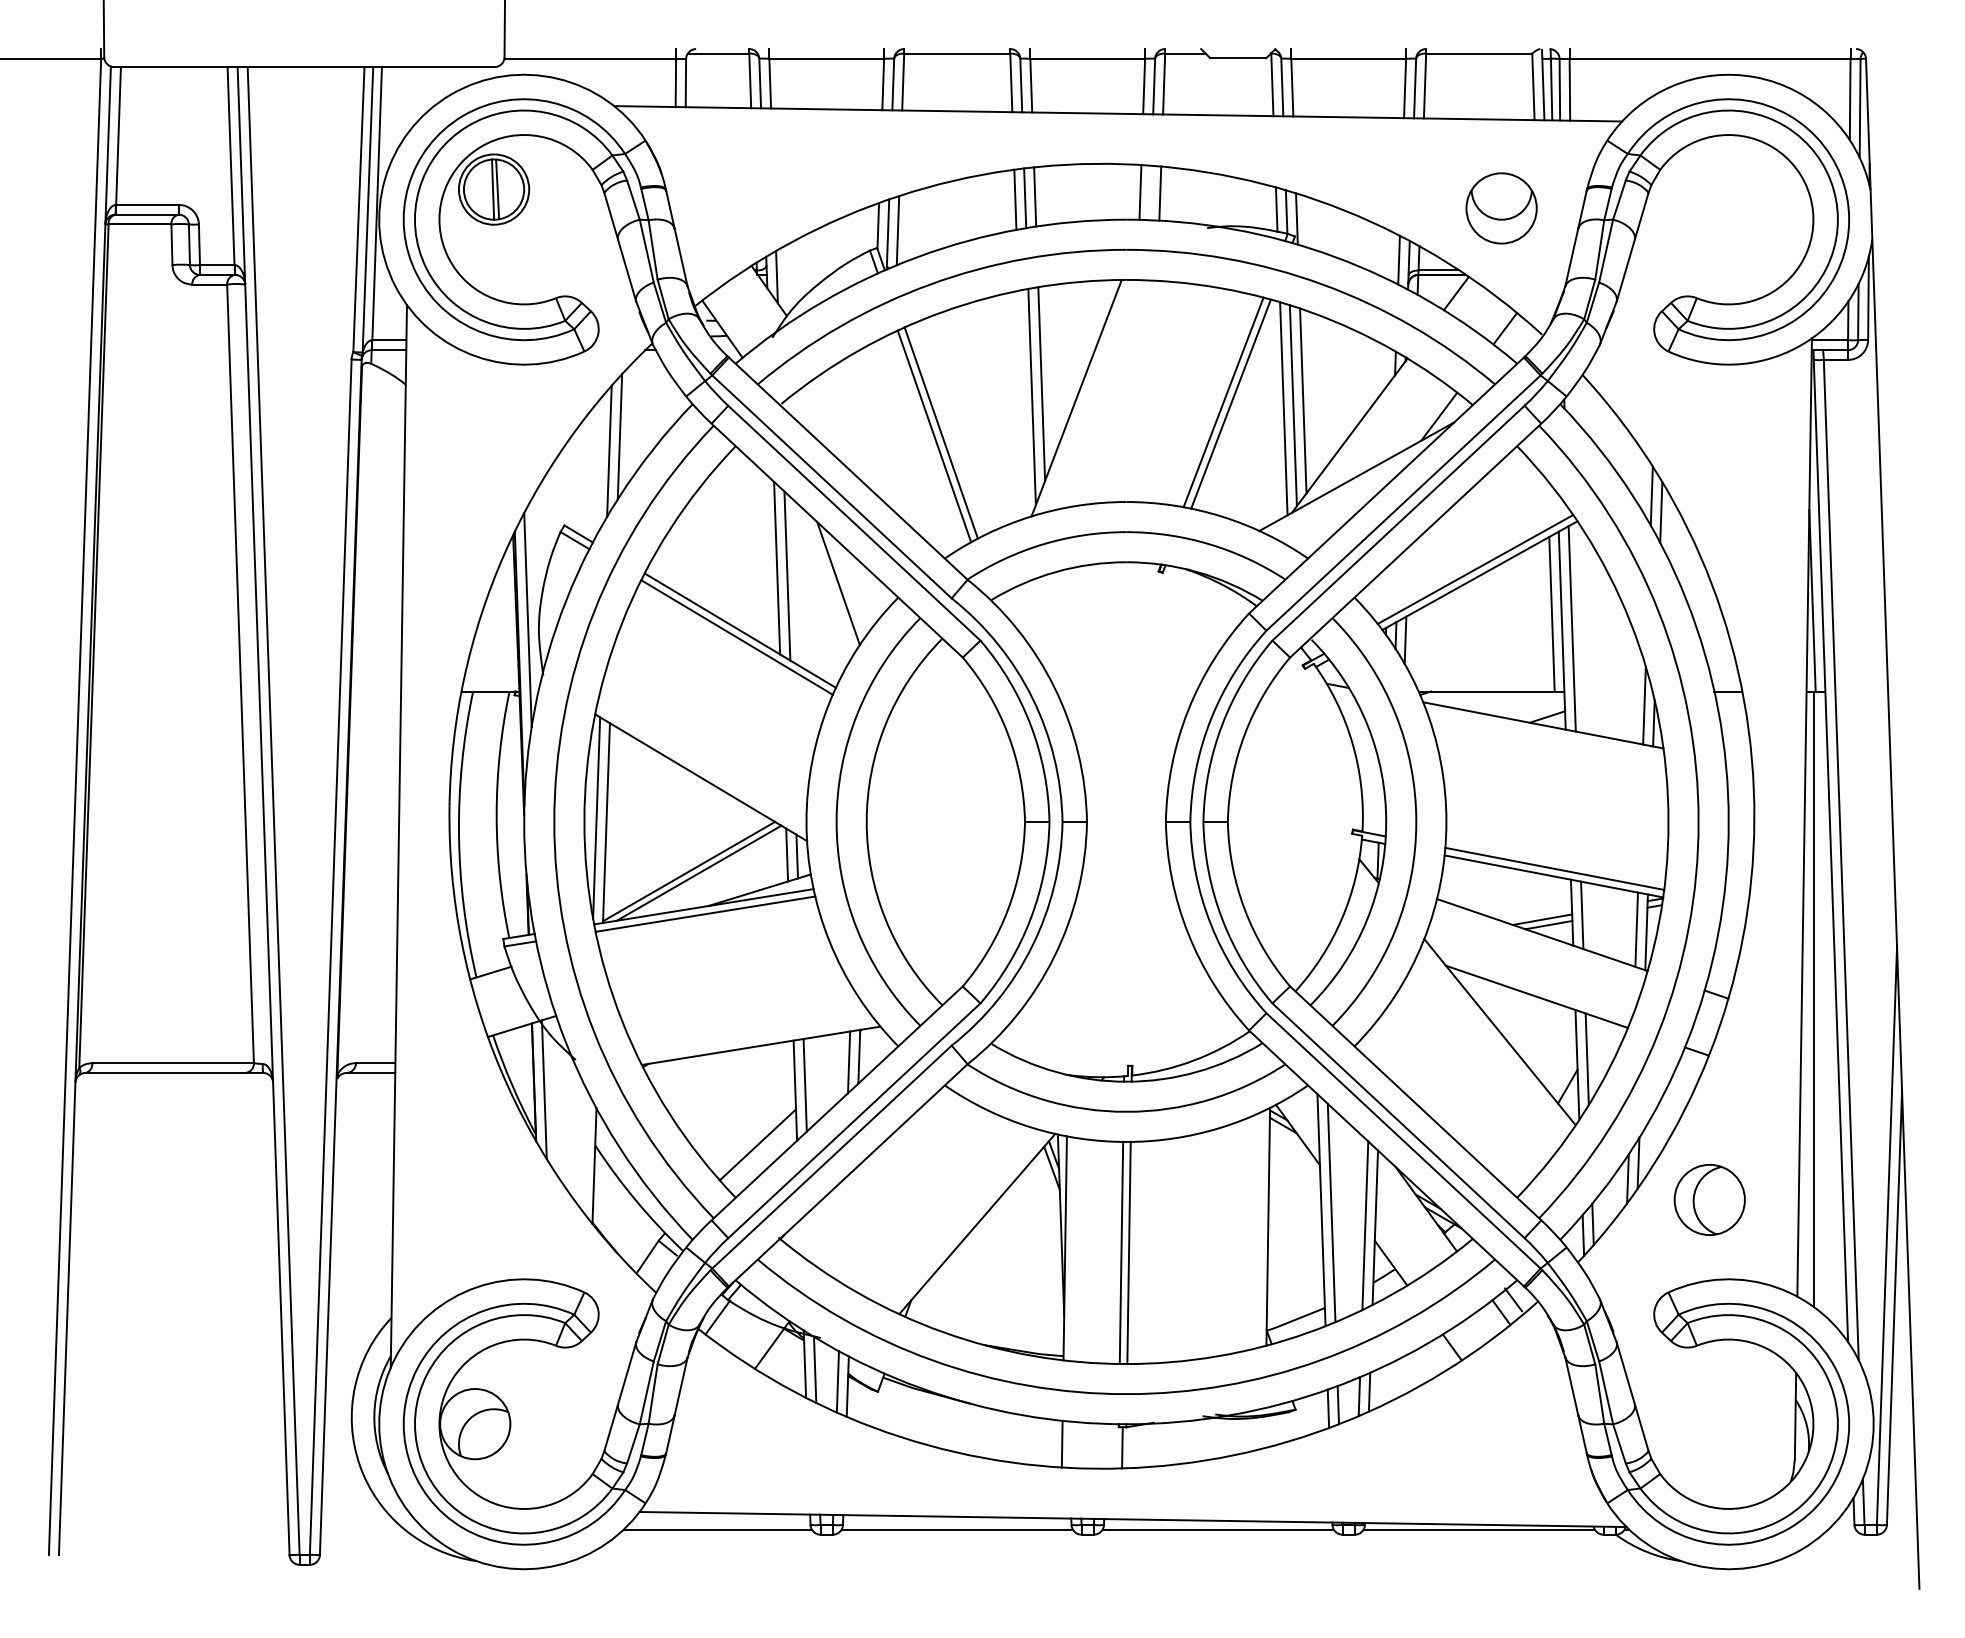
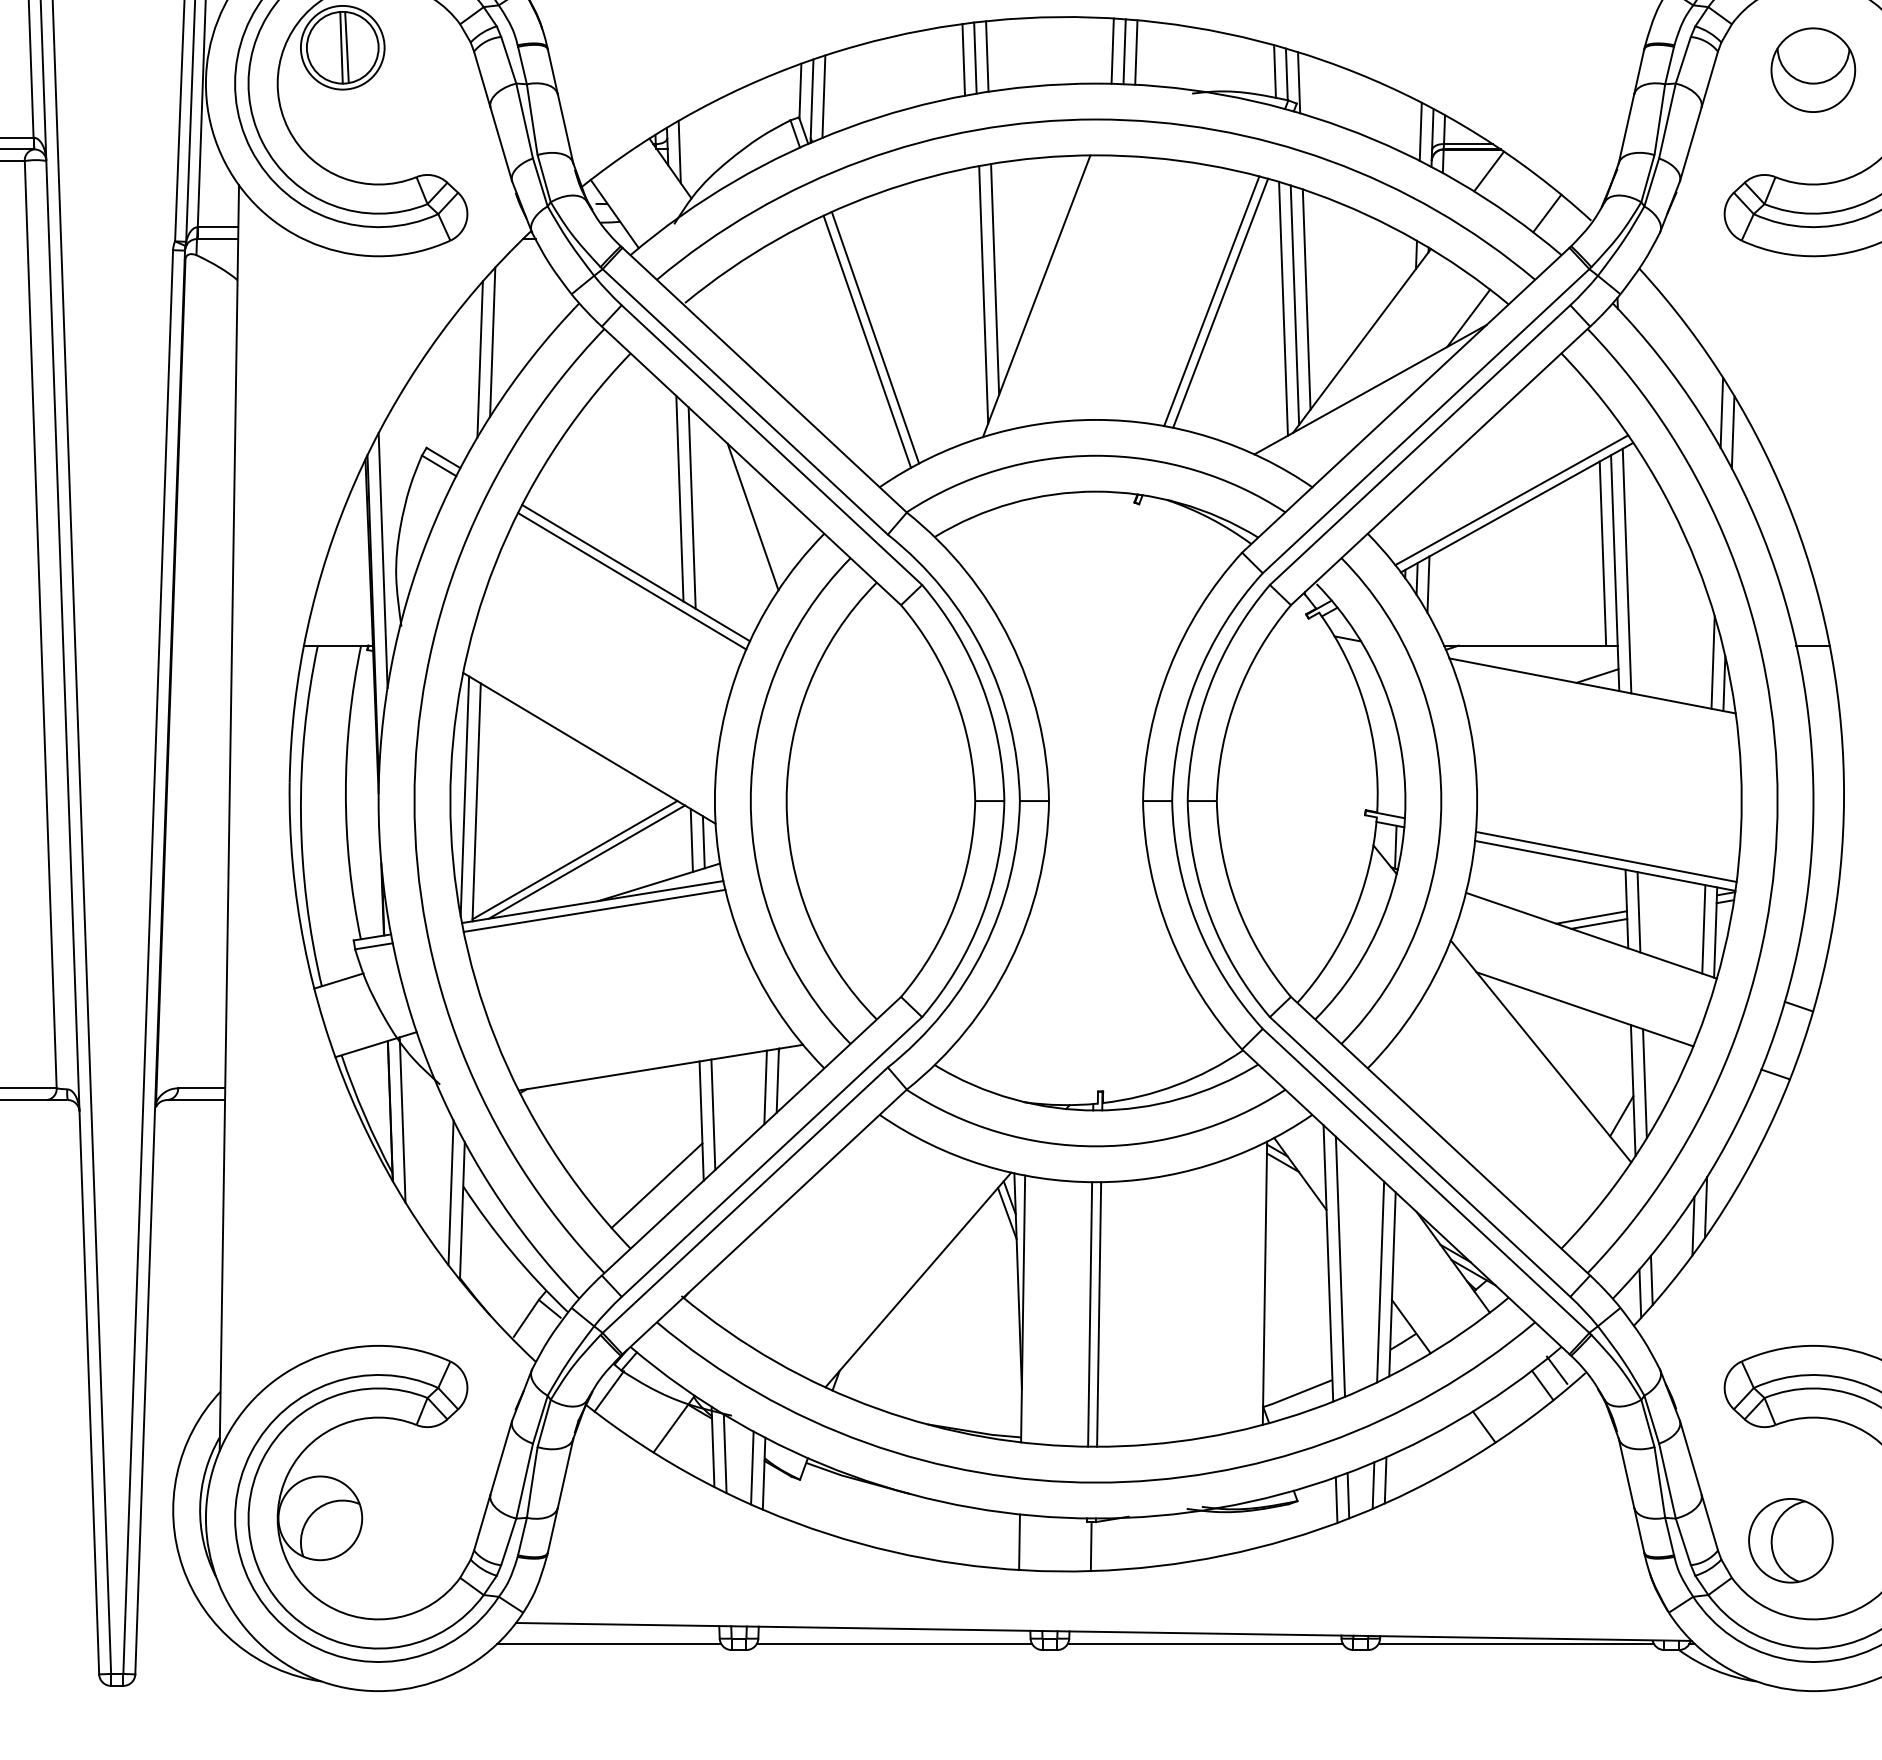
line: (1150, 192) -> (1124, 51), added
part: (1501, 208) -> (1813, 70), moved
line: (584, 1150) -> (450, 1192), added
part: (1709, 1199) -> (1790, 1540), moved

